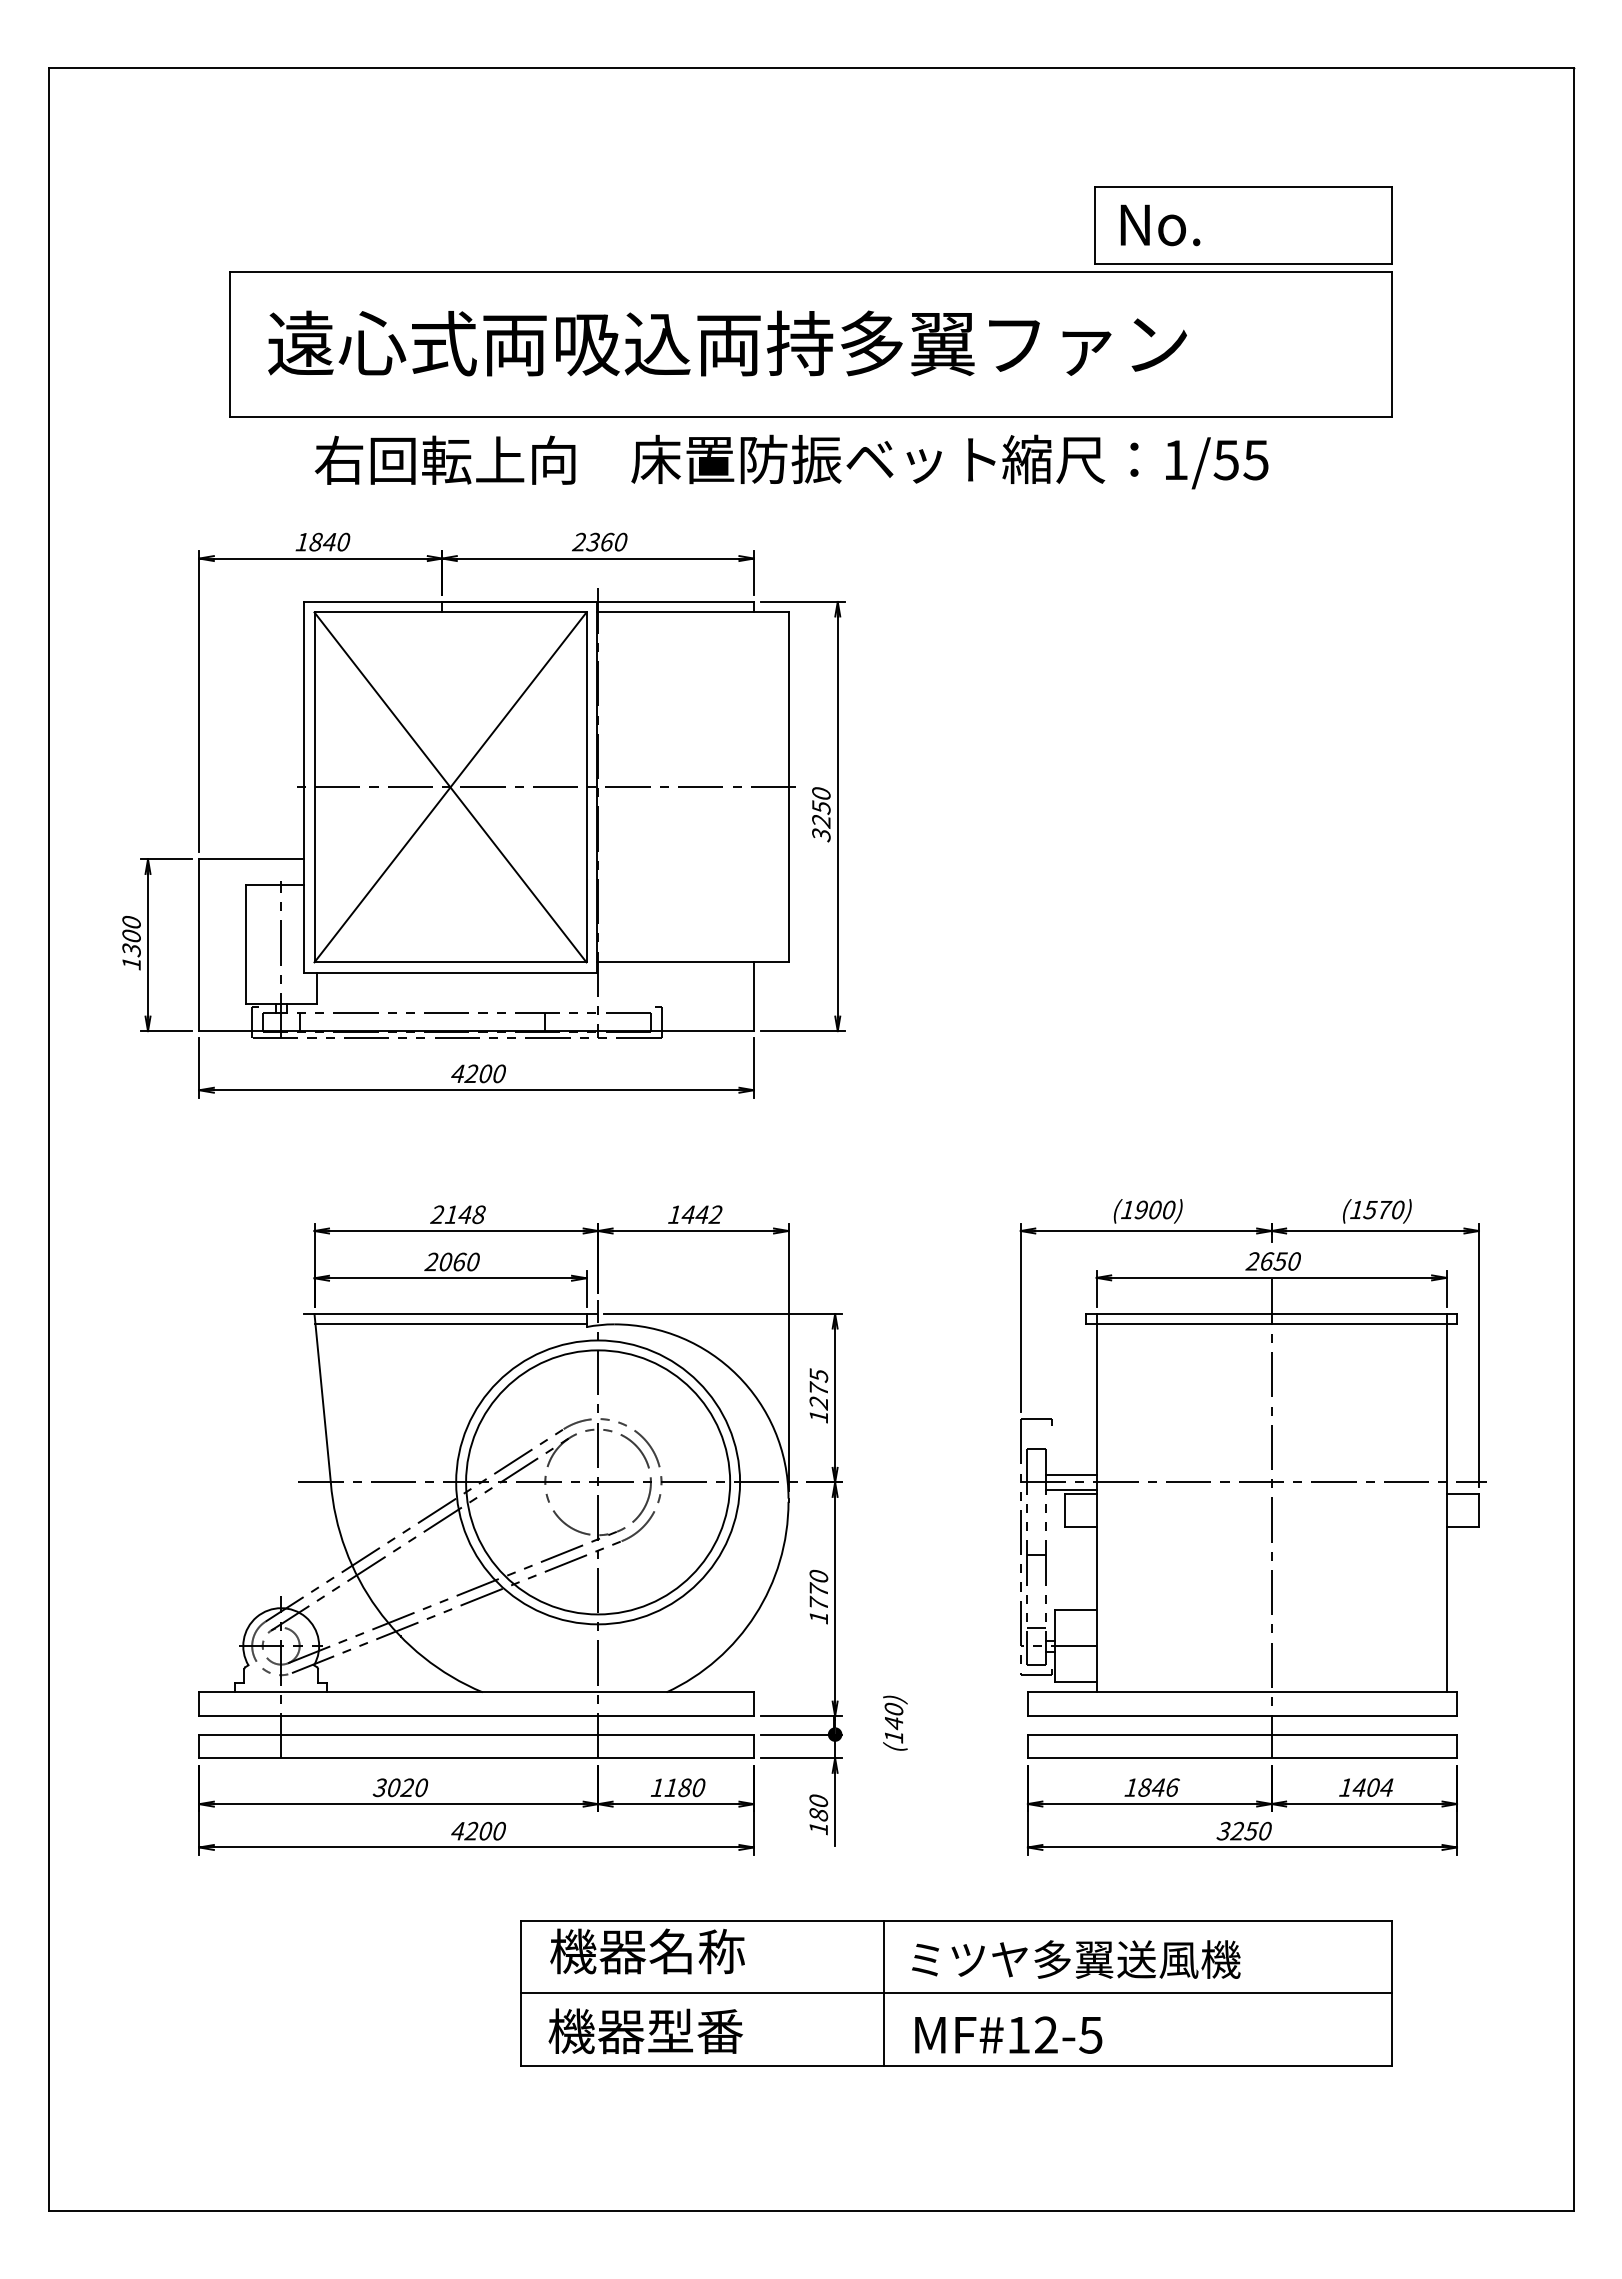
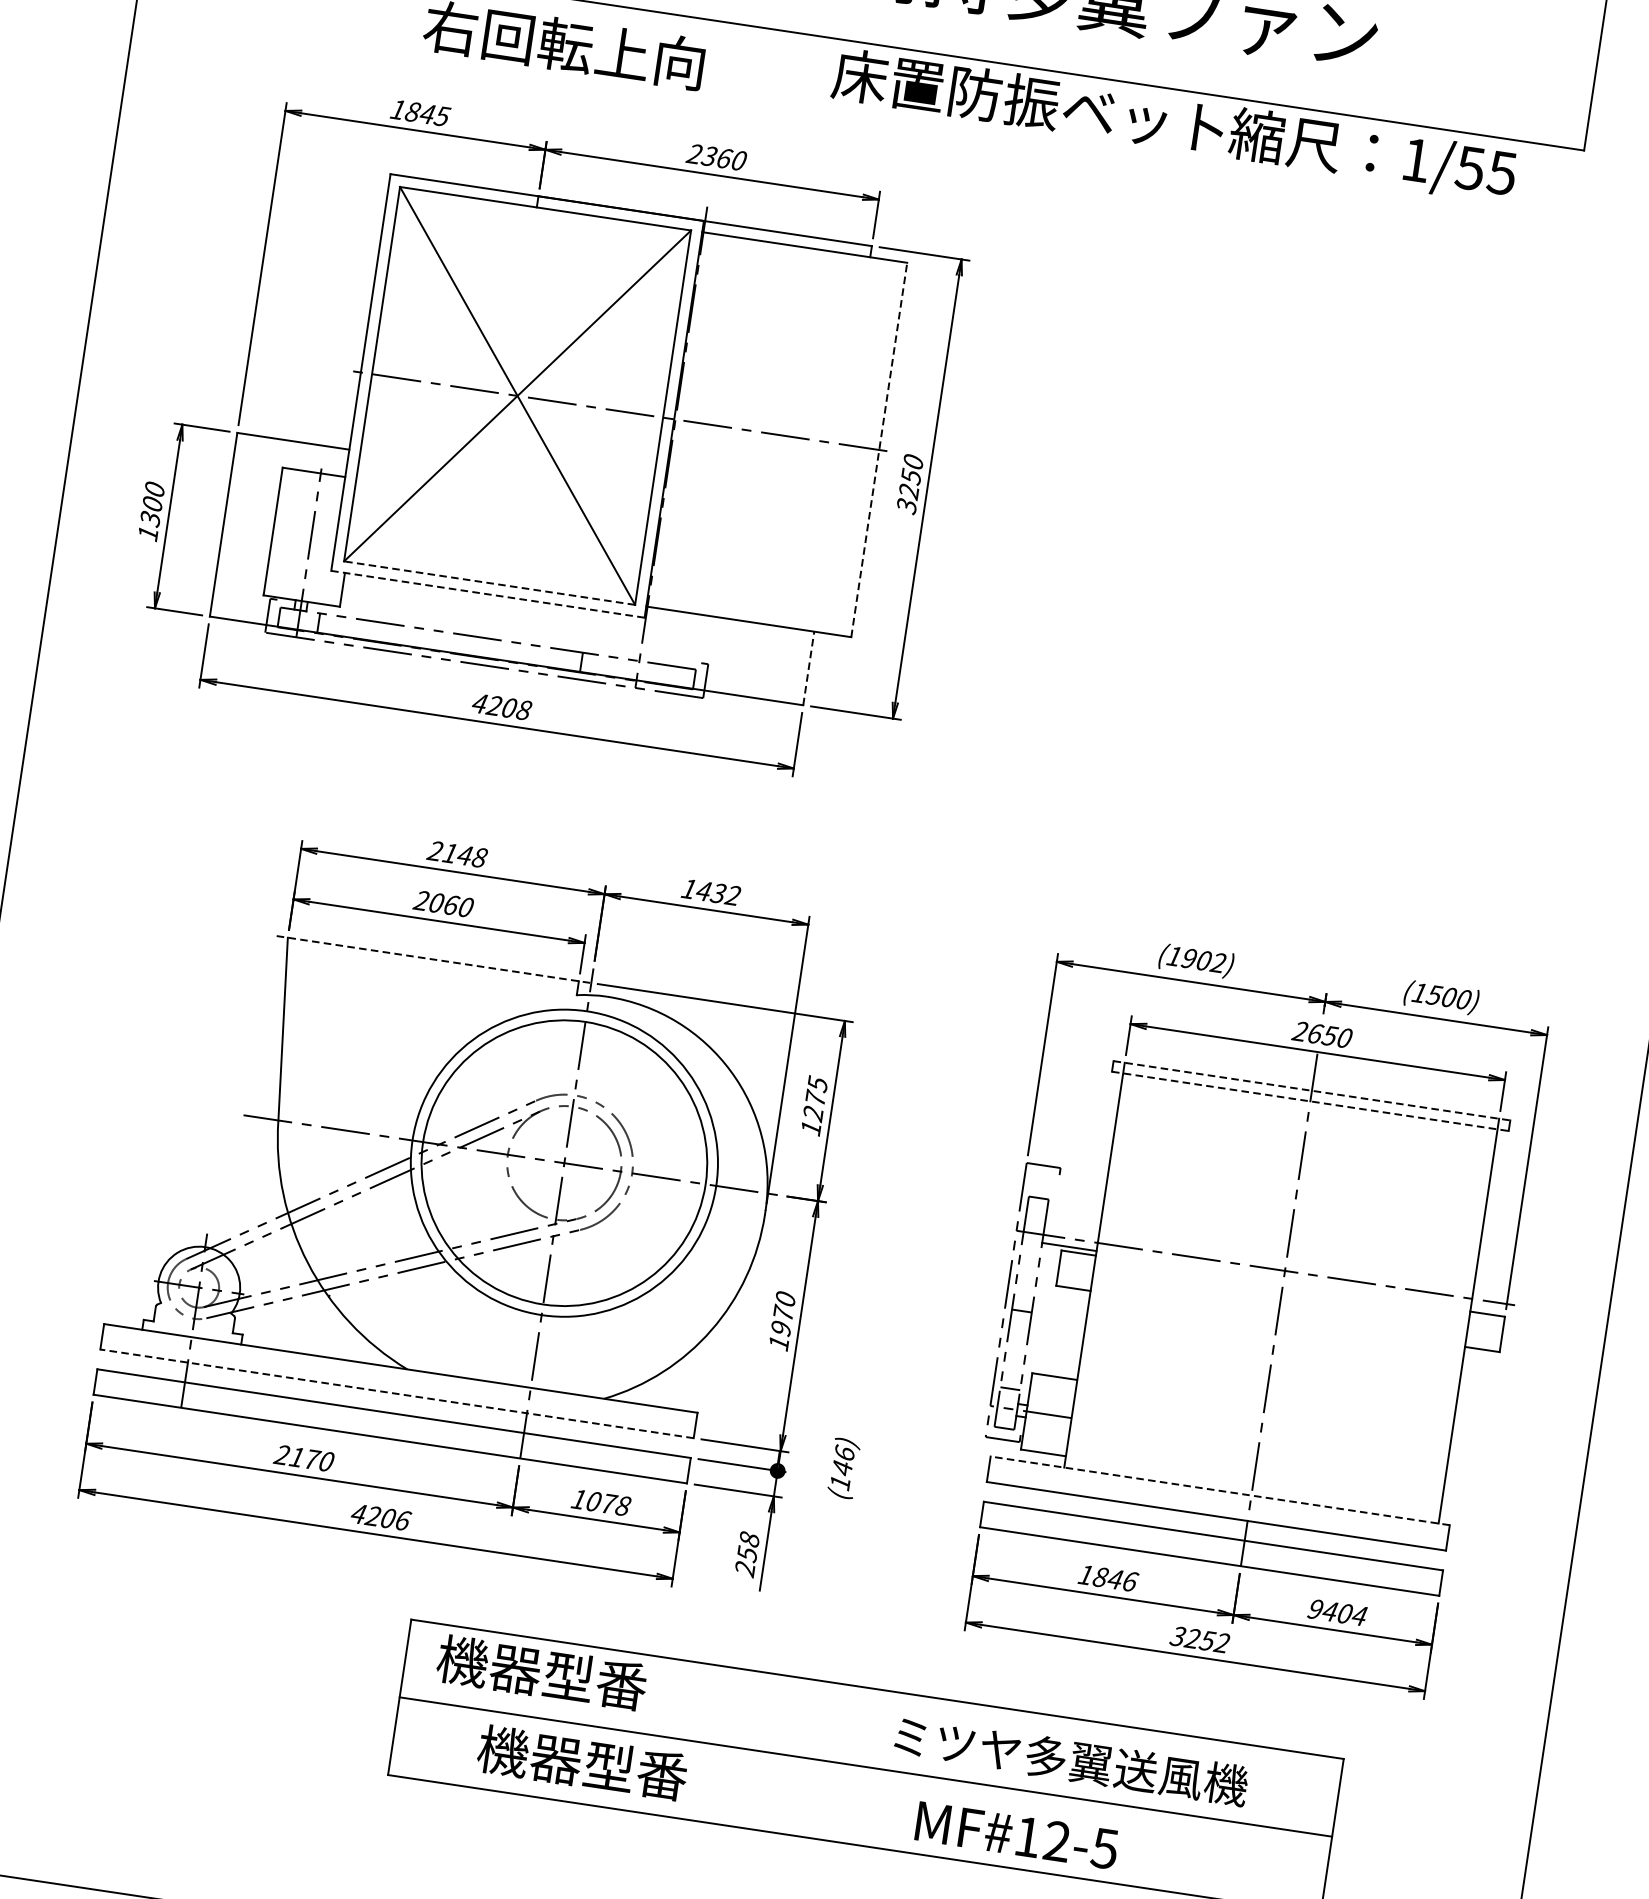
text: (949, 461) -> (1173, 125), moved
text: (343, 541) -> (442, 115), 1840 -> 1845
line: (788, 787) -> (879, 450), solid -> dashed
line: (450, 962) -> (489, 583), solid -> dashed
line: (450, 972) -> (487, 593), solid -> dashed
line: (753, 996) -> (808, 668), solid -> dashed
text: (499, 1073) -> (524, 709), 4200 -> 4208
text: (1168, 1209) -> (1218, 962), (1900) -> (1902)
text: (1385, 1209) -> (1450, 997), (1570) -> (1500)
text: (701, 1214) -> (717, 893), 1442 -> 1432
line: (451, 1314) -> (434, 960), solid -> dashed
line: (1272, 1314) -> (1312, 1091), solid -> dashed
line: (450, 1323) -> (431, 969), removed
line: (1272, 1323) -> (1311, 1101), solid -> dashed
line: (1070, 1474) -> (1071, 1230), removed
text: (818, 1602) -> (781, 1326), 1770 -> 1970
line: (1242, 1692) -> (1220, 1491), solid -> dashed
text: (893, 1708) -> (844, 1452), (140) -> (146)
line: (476, 1716) -> (396, 1394), solid -> dashed
text: (393, 1787) -> (296, 1456), 3020 -> 2170
text: (684, 1787) -> (608, 1503), 1180 -> 1078
text: (1345, 1787) -> (1315, 1609), 1404 -> 9404
text: (818, 1815) -> (746, 1554), 180 -> 258
text: (499, 1830) -> (403, 1519), 4200 -> 4206
text: (1264, 1831) -> (1221, 1643), 3250 -> 3252
text: (696, 1951) -> (594, 1680), 機器名称 -> 機器型番
text: (1076, 1959) -> (1071, 1760), moved
line: (883, 1992) -> (788, 1754), removed
text: (645, 2031) -> (582, 1763), moved
text: (1008, 2034) -> (1016, 1834), moved

